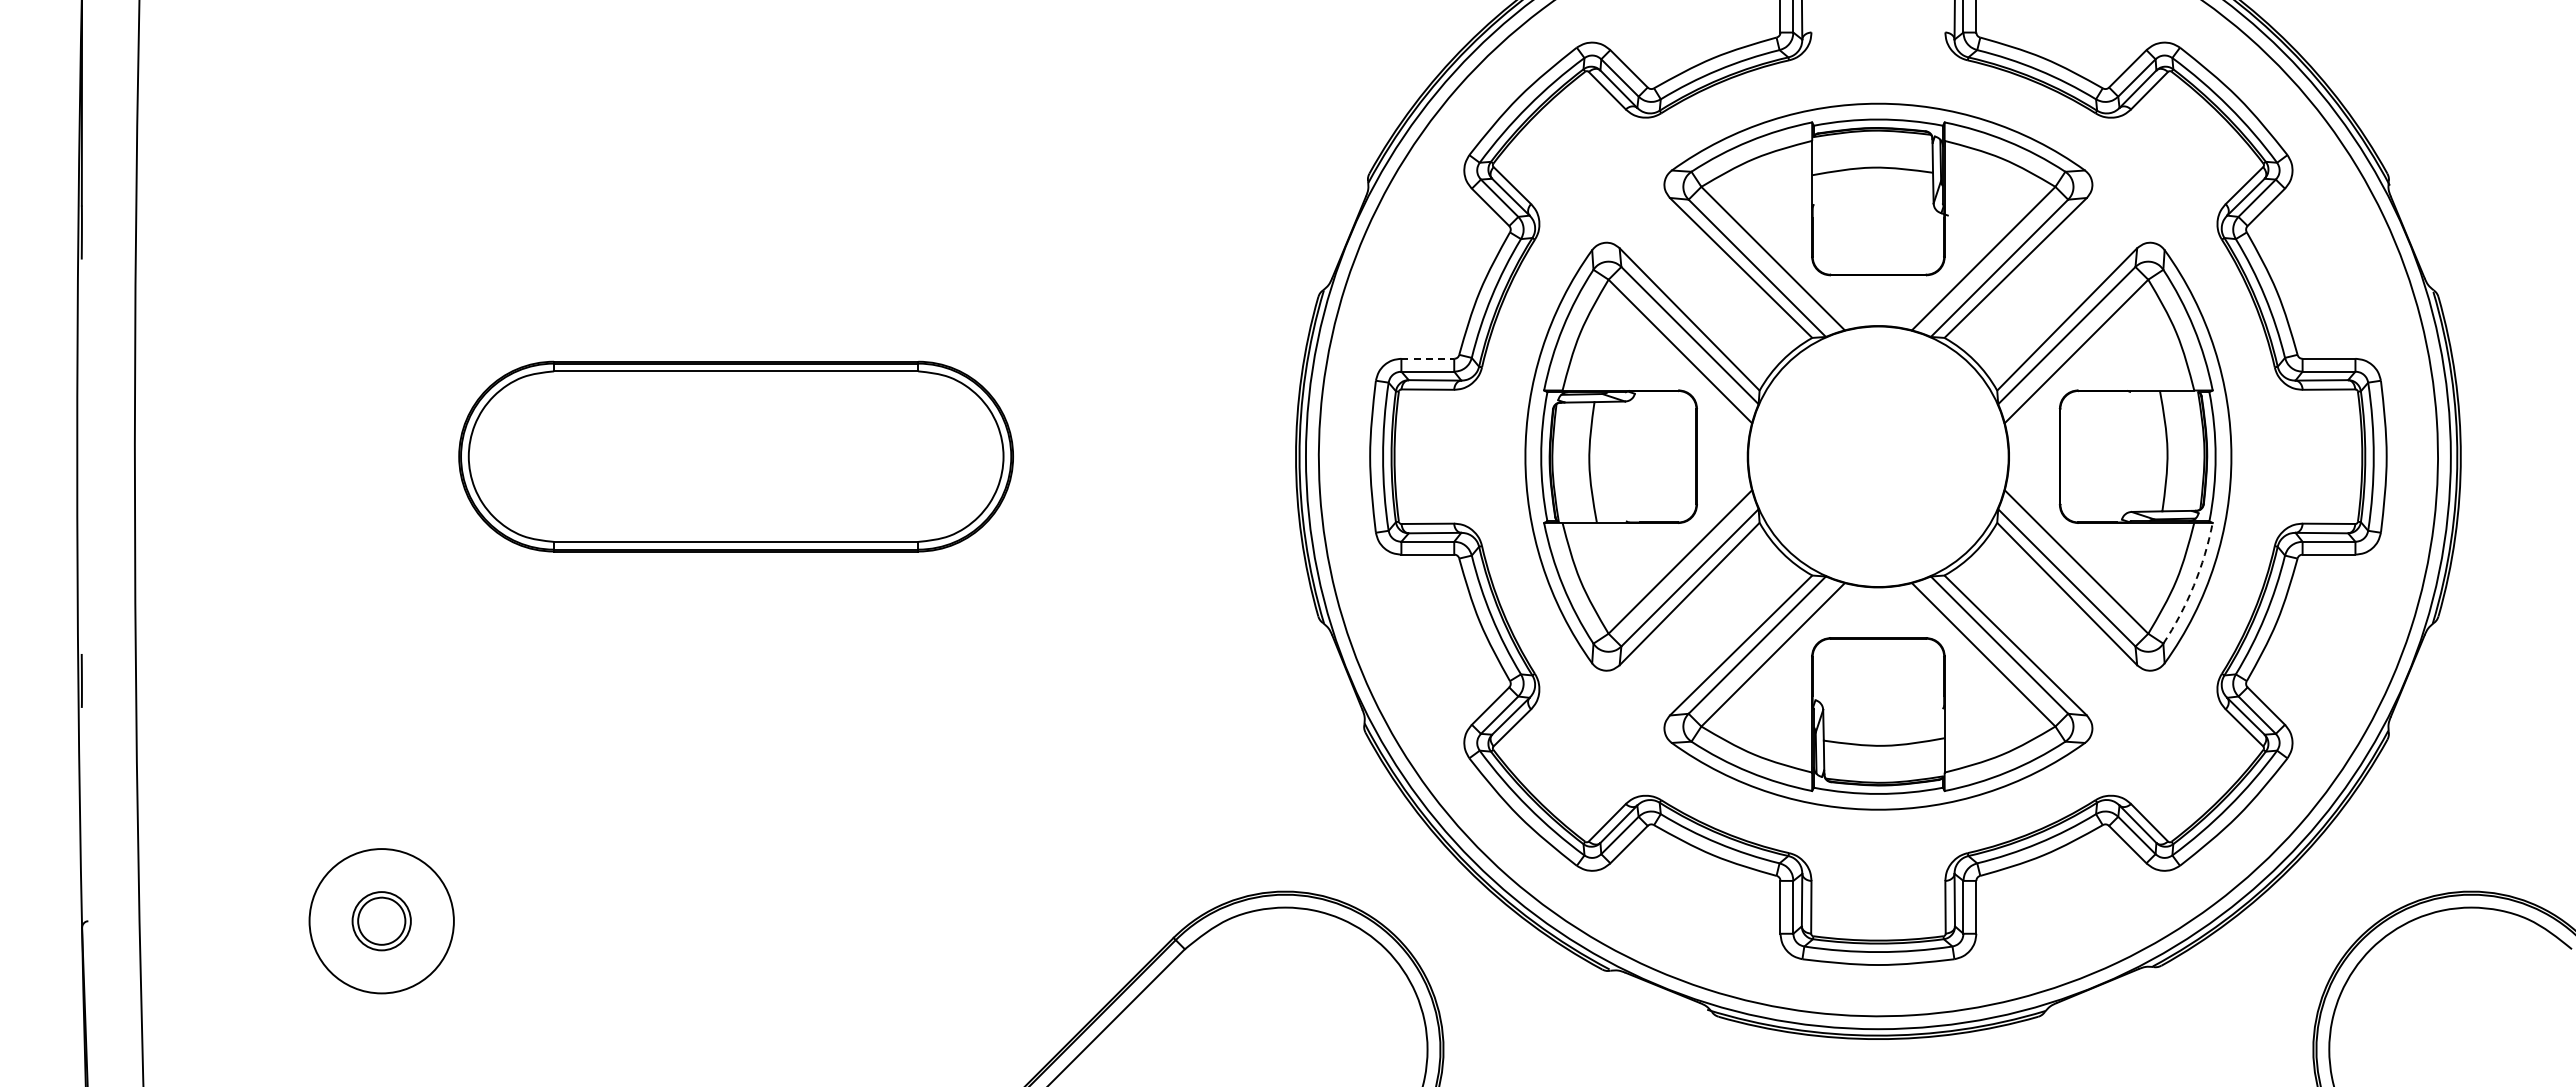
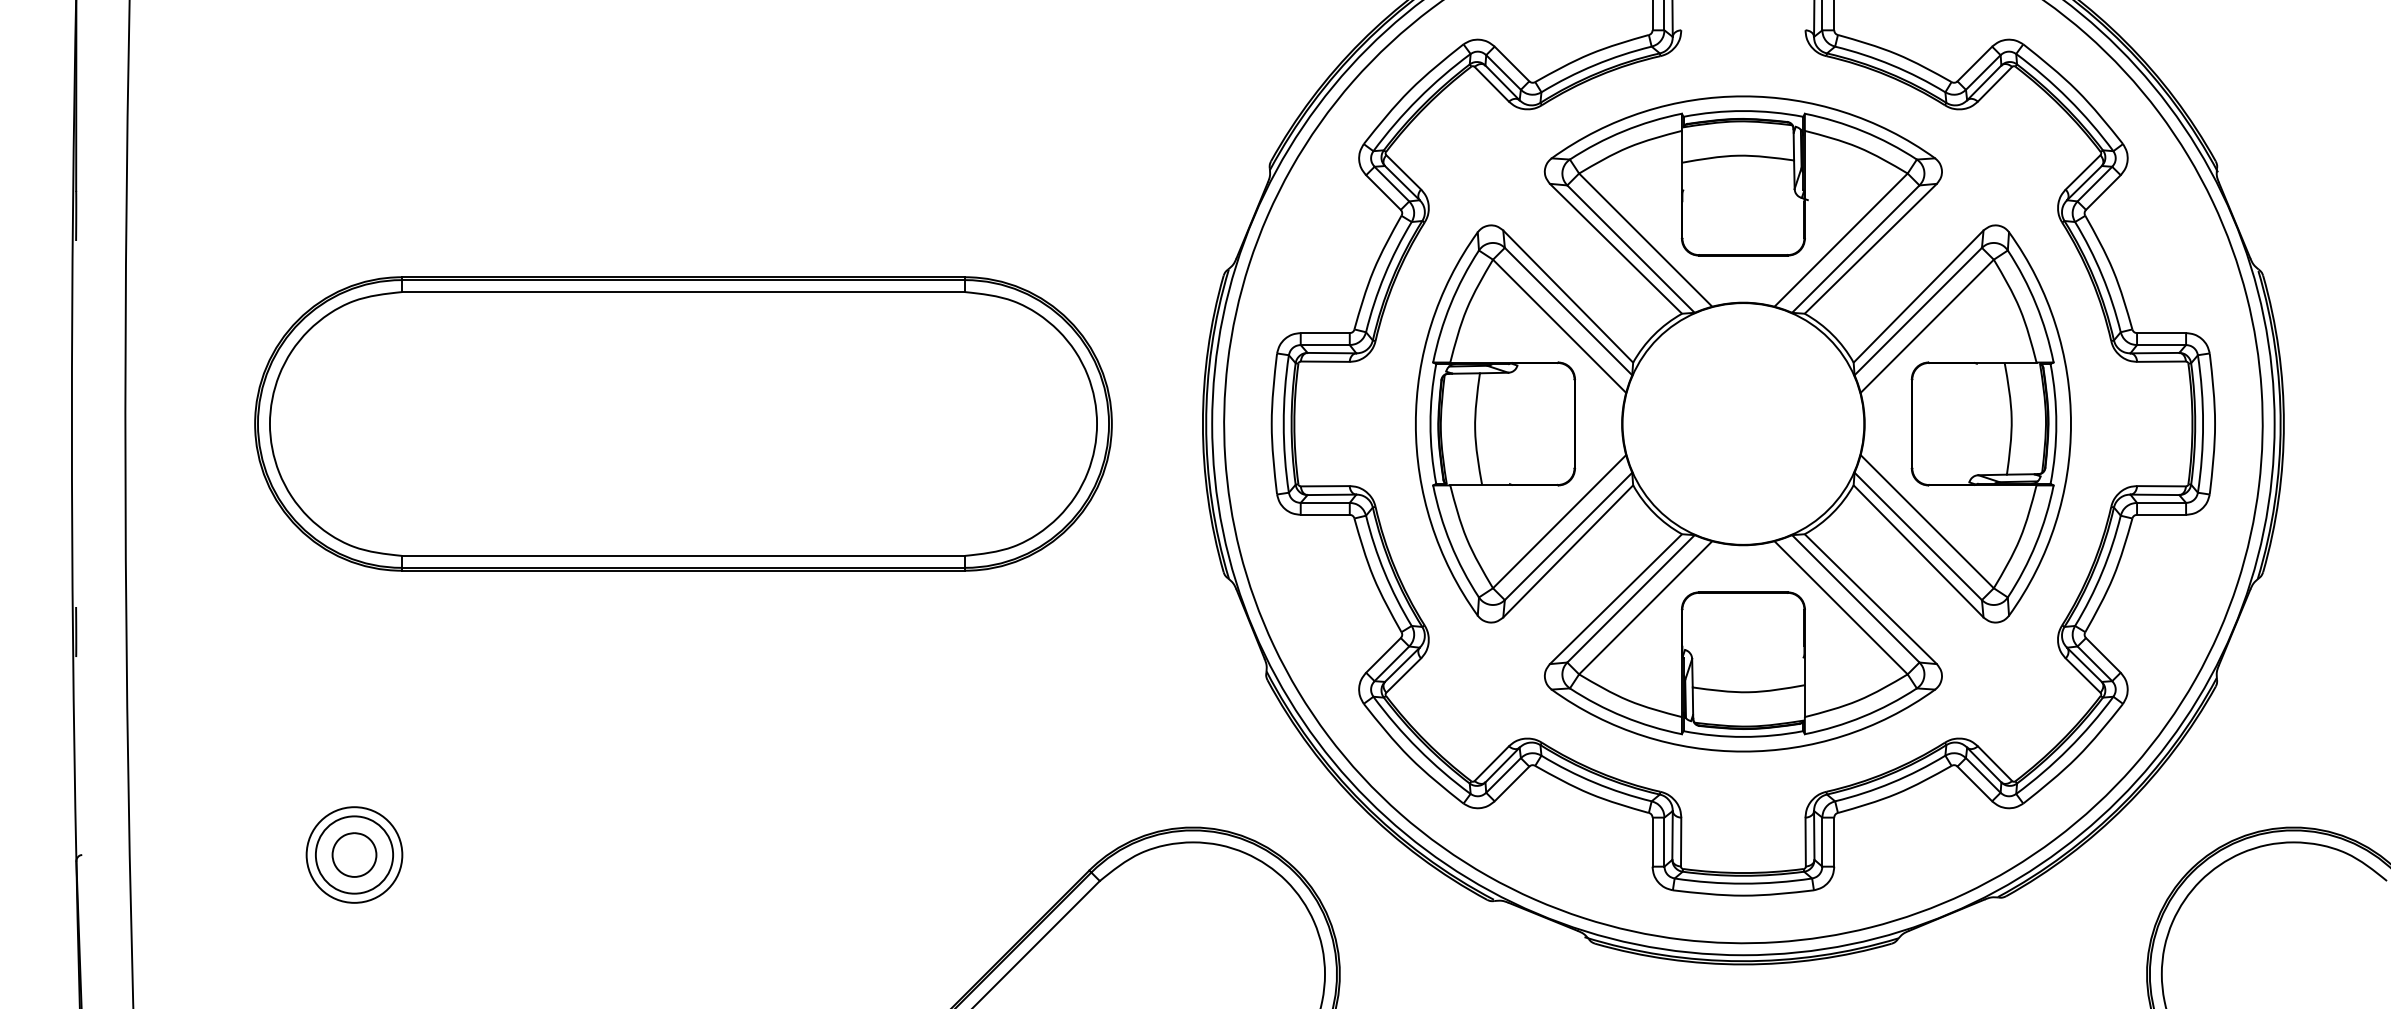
line: (1428, 358) -> (1325, 332), dashed -> solid
part: (735, 456) -> (682, 423), size x1.67
arc: (2193, 585) -> (2035, 543), dashed -> solid
circle: (381, 920) -> (354, 854), size x0.71
circle: (381, 920) -> (354, 854), size x1.43

